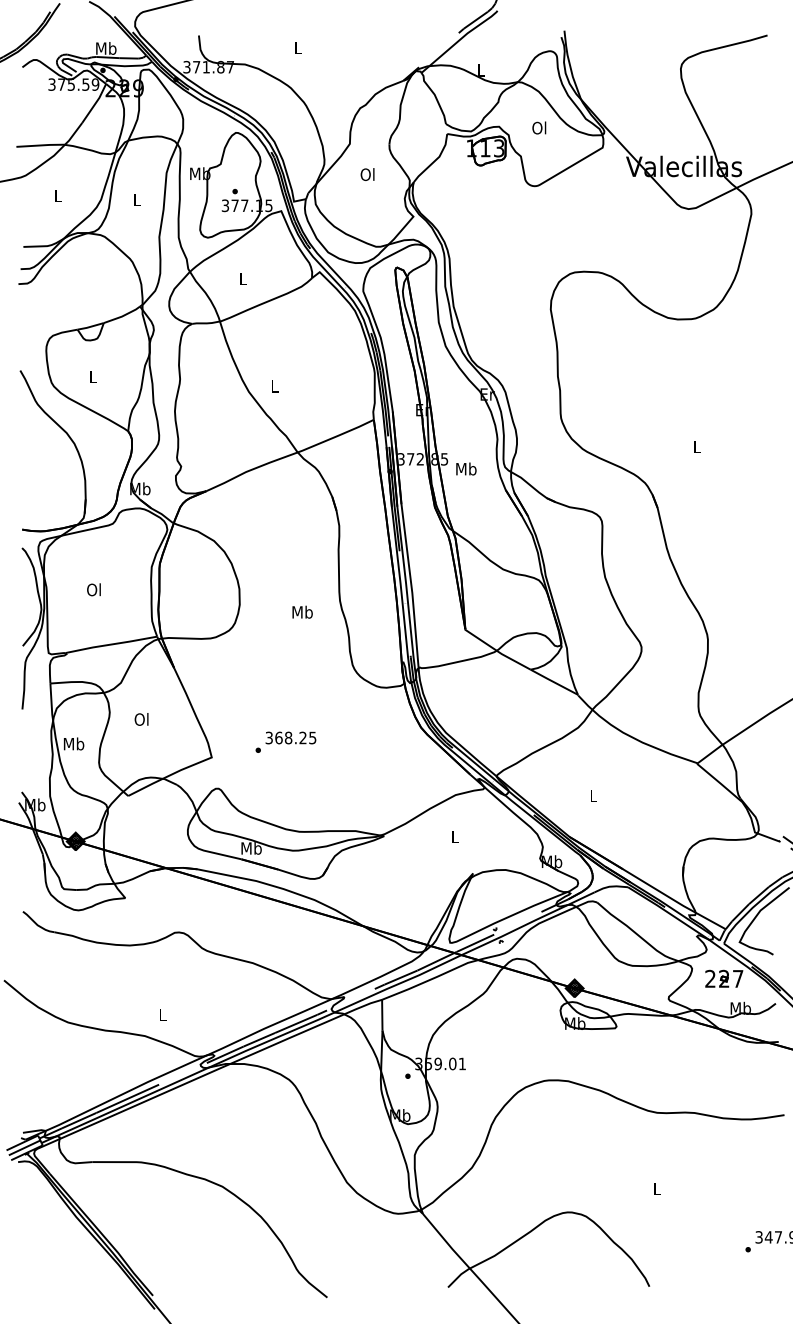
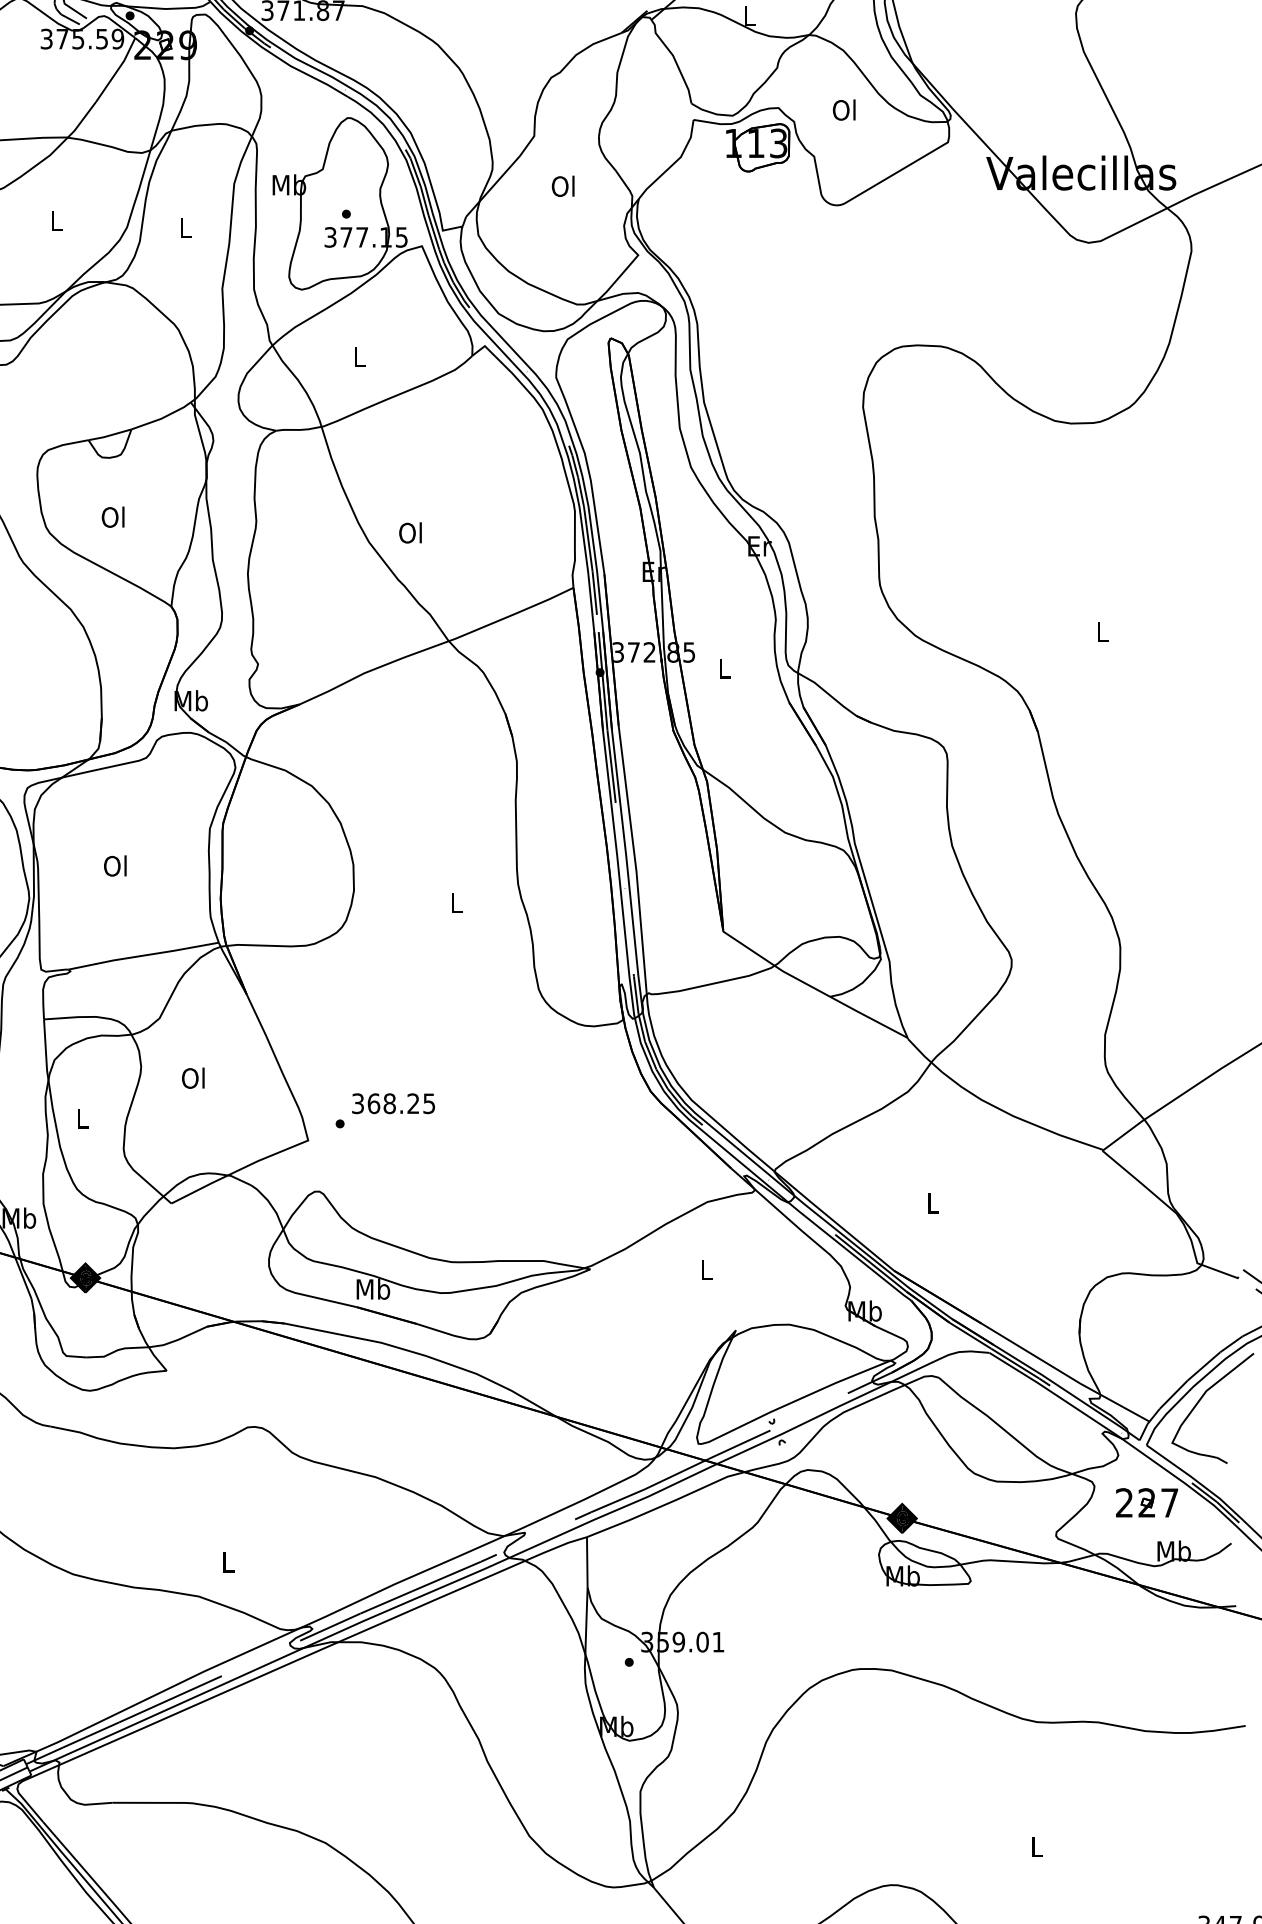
text: (92, 376) -> (112, 516), L -> Ol
text: (274, 385) -> (410, 531), L -> Ol
text: (466, 468) -> (725, 667), Mb -> L
text: (302, 611) -> (456, 901), Mb -> L
text: (285, 741) -> (384, 1109), moved
text: (73, 743) -> (81, 1117), Mb -> L

